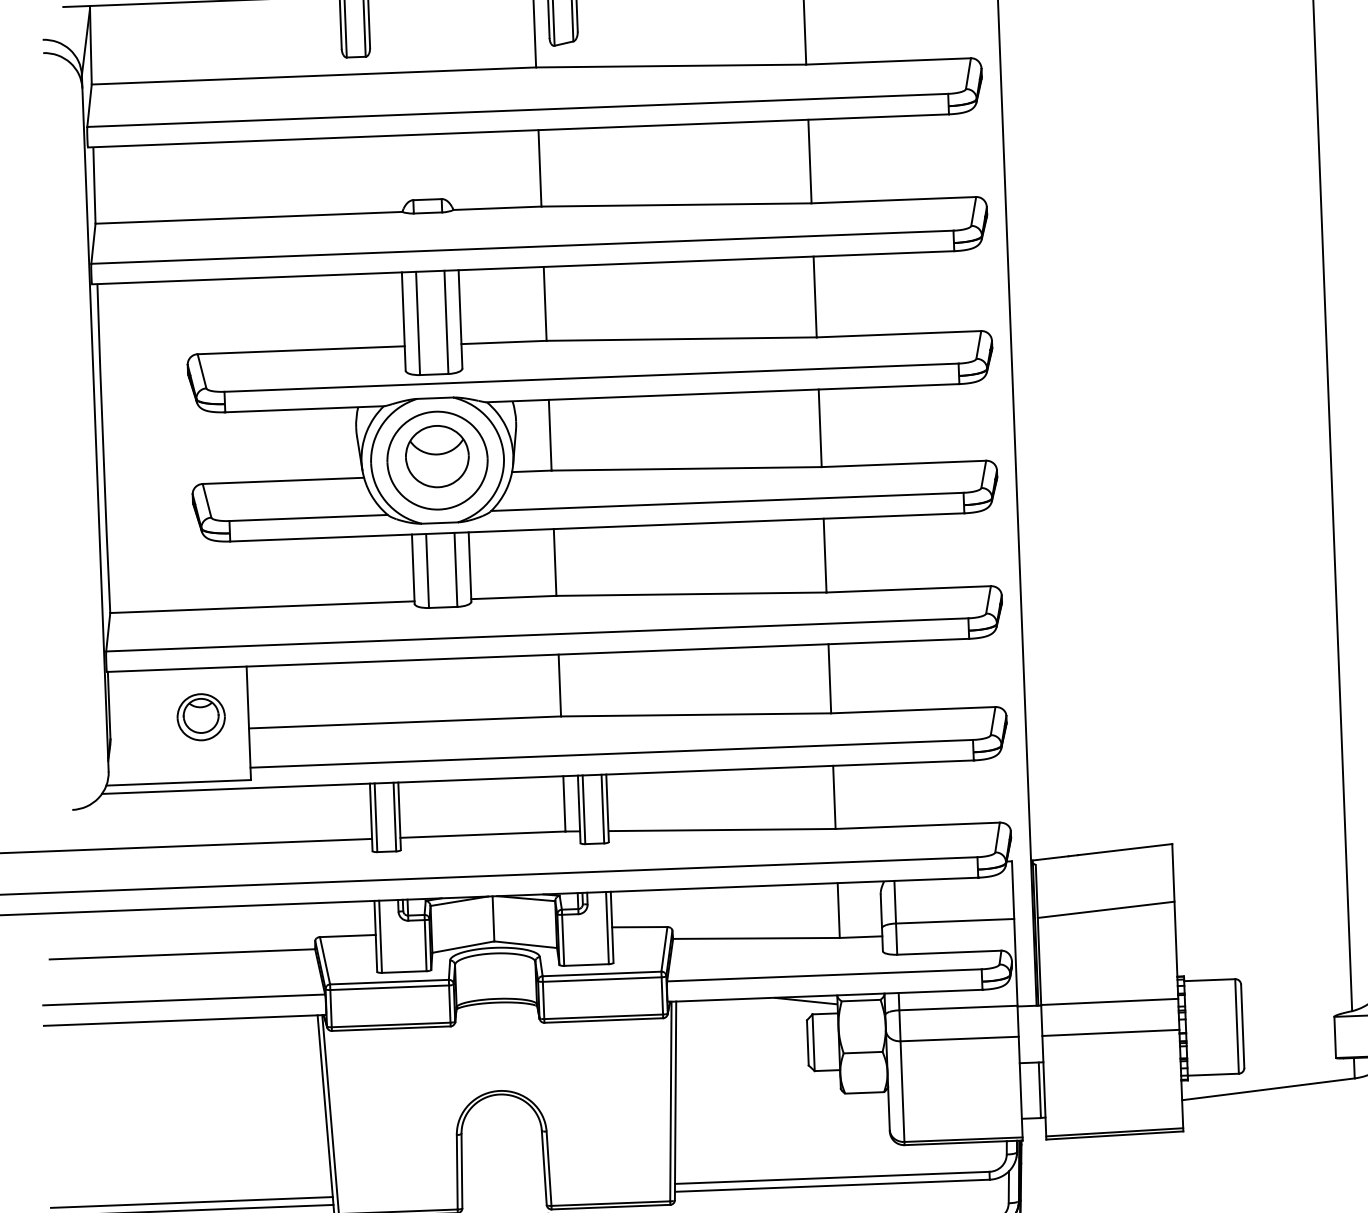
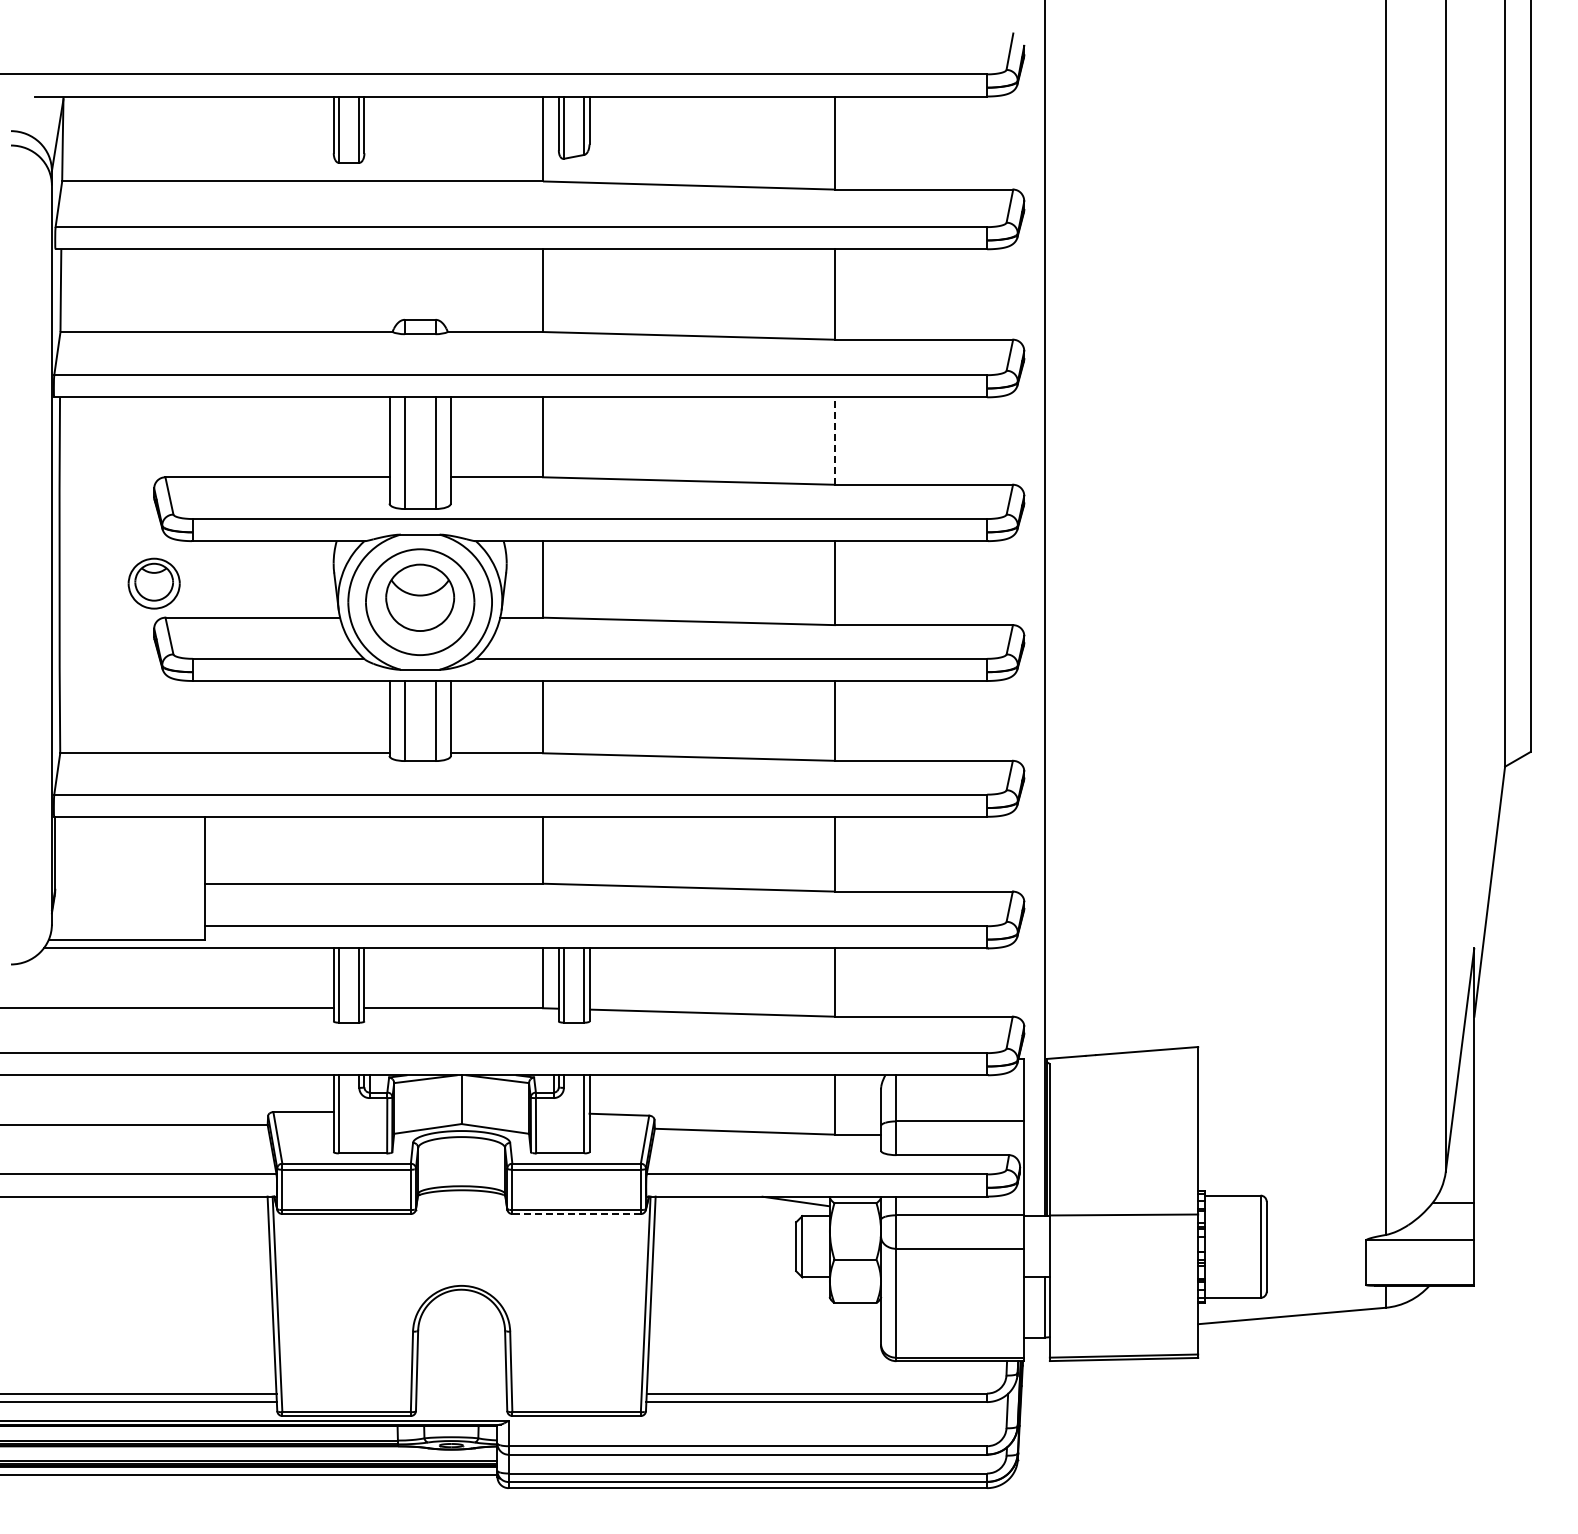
line: (815, 297) -> (835, 441), solid -> dashed
part: (200, 717) -> (153, 583), moved
line: (1105, 910) -> (1123, 1115), removed
line: (603, 1020) -> (576, 1214), solid -> dashed
line: (1110, 1032) -> (1123, 1248), removed

